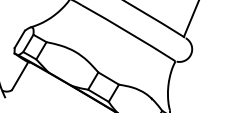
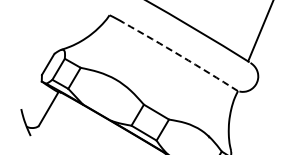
arc: (129, 32) -> (181, 56), solid -> dashed

